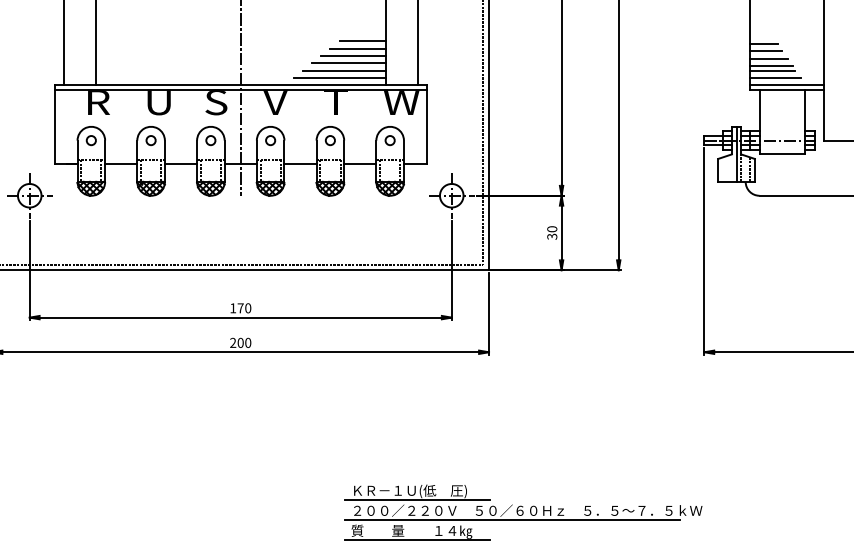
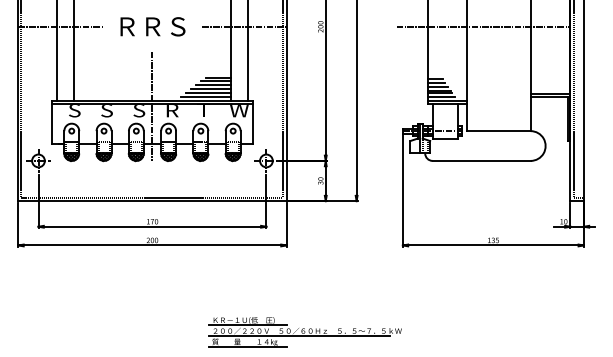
text: (98, 104) -> (75, 111), R -> S
text: (157, 104) -> (107, 111), U -> S
text: (275, 104) -> (171, 111), V -> R

